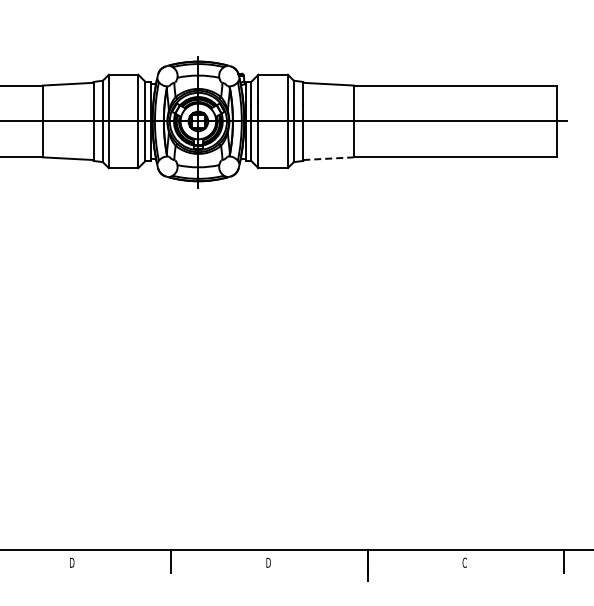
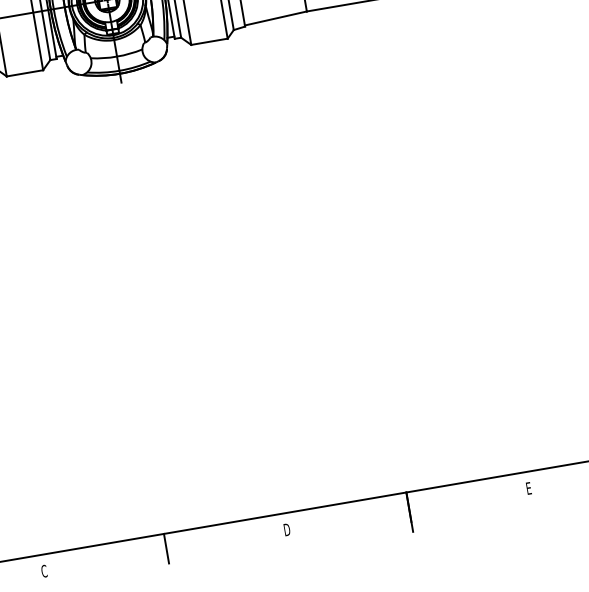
line: (329, 158) -> (276, 18), dashed -> solid
text: (71, 562) -> (43, 570), D -> C
text: (464, 562) -> (528, 488), C -> E

